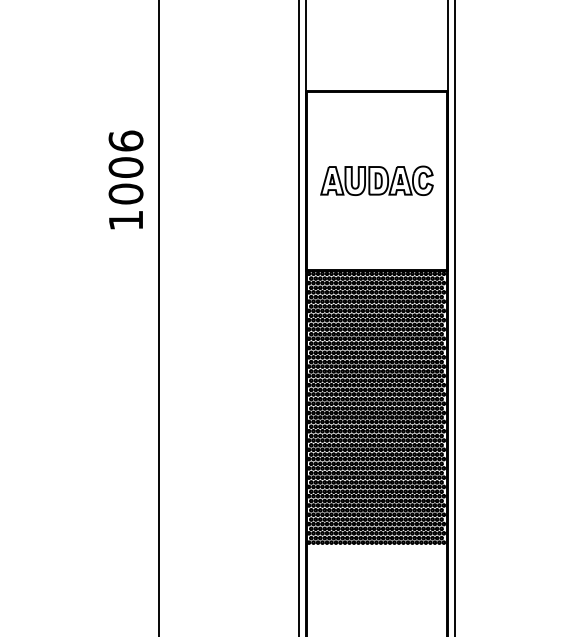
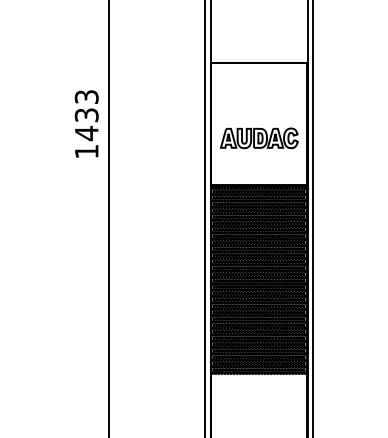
text: (125, 167) -> (86, 115), 1006 -> 1433
part: (375, 181) -> (258, 138), moved

